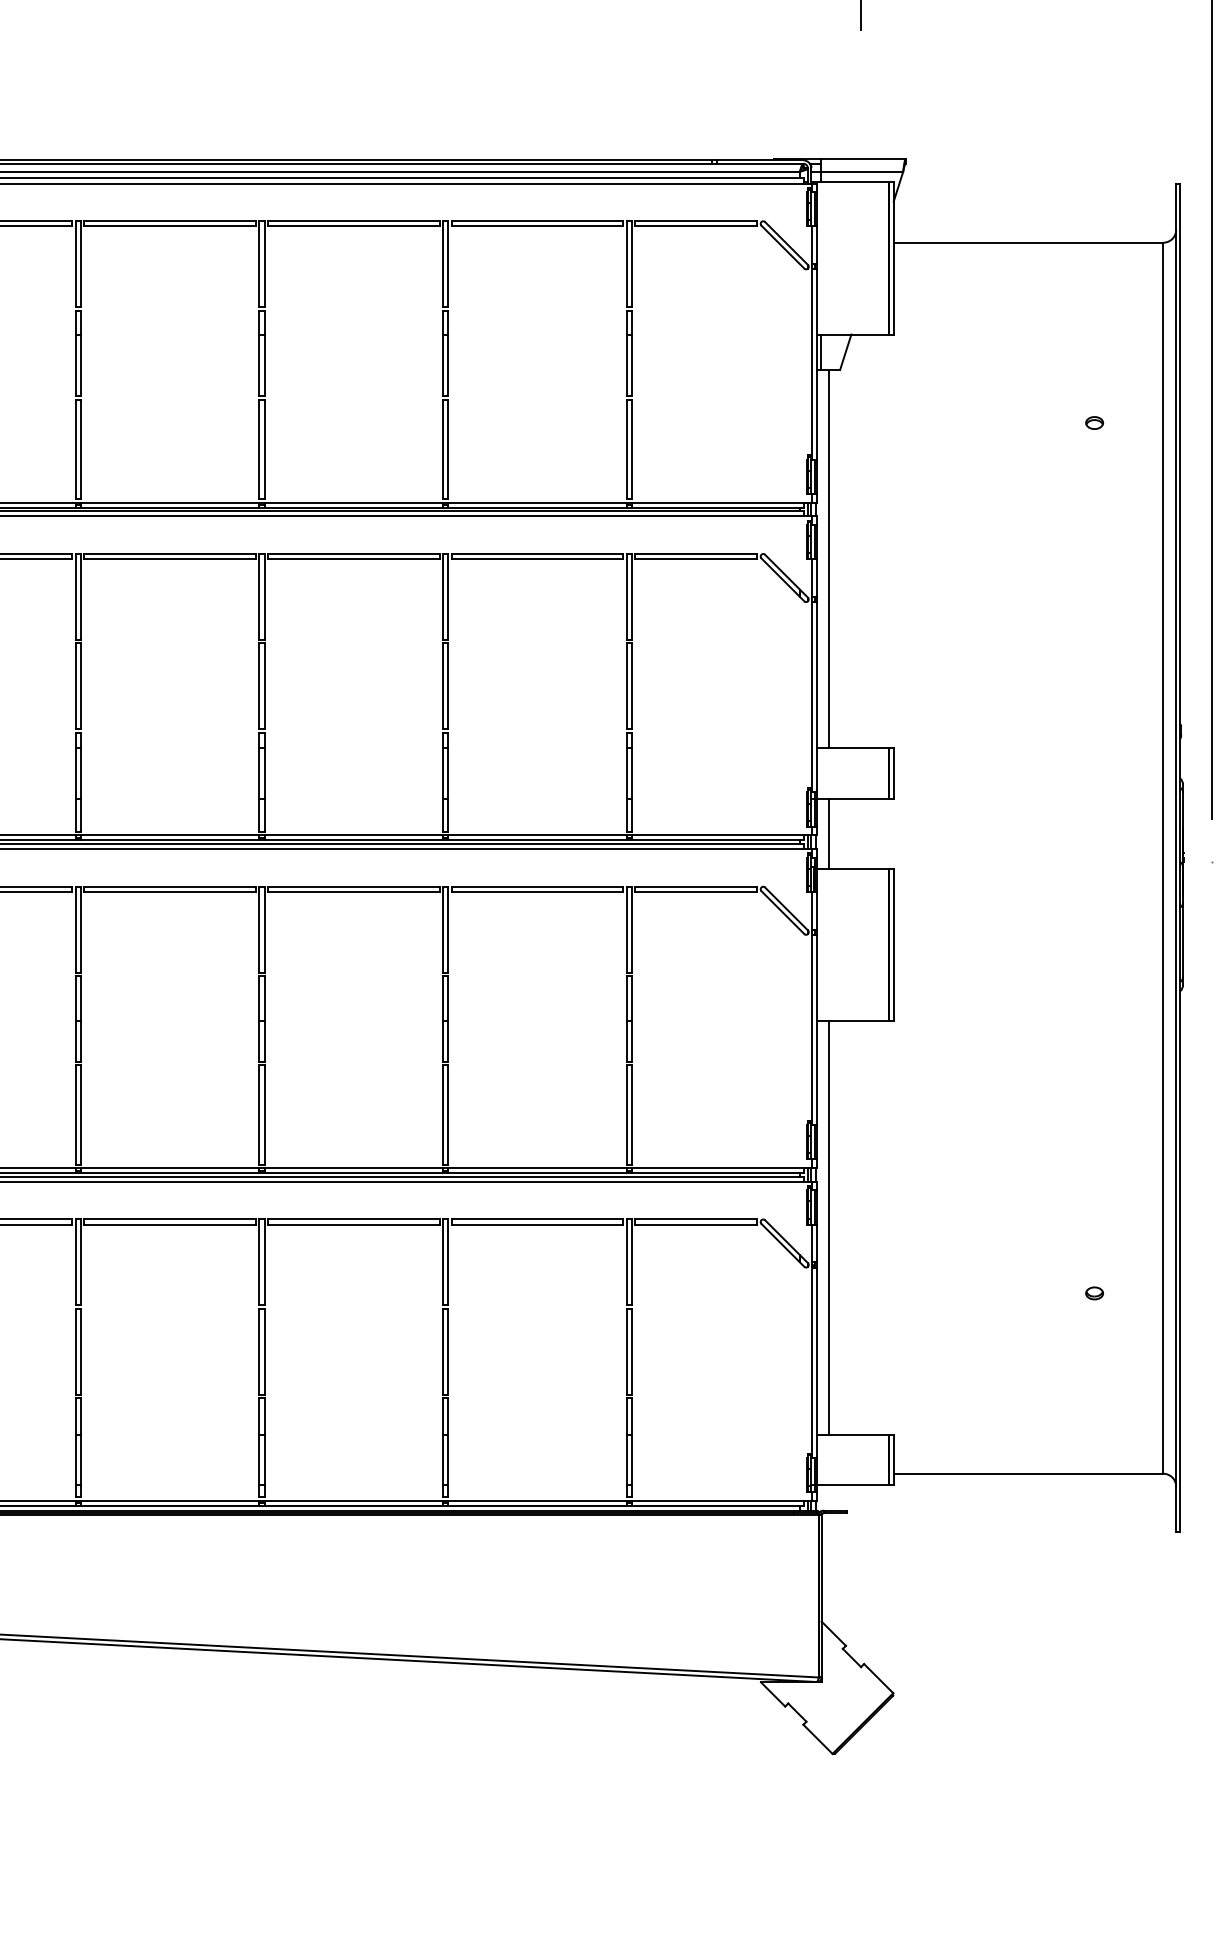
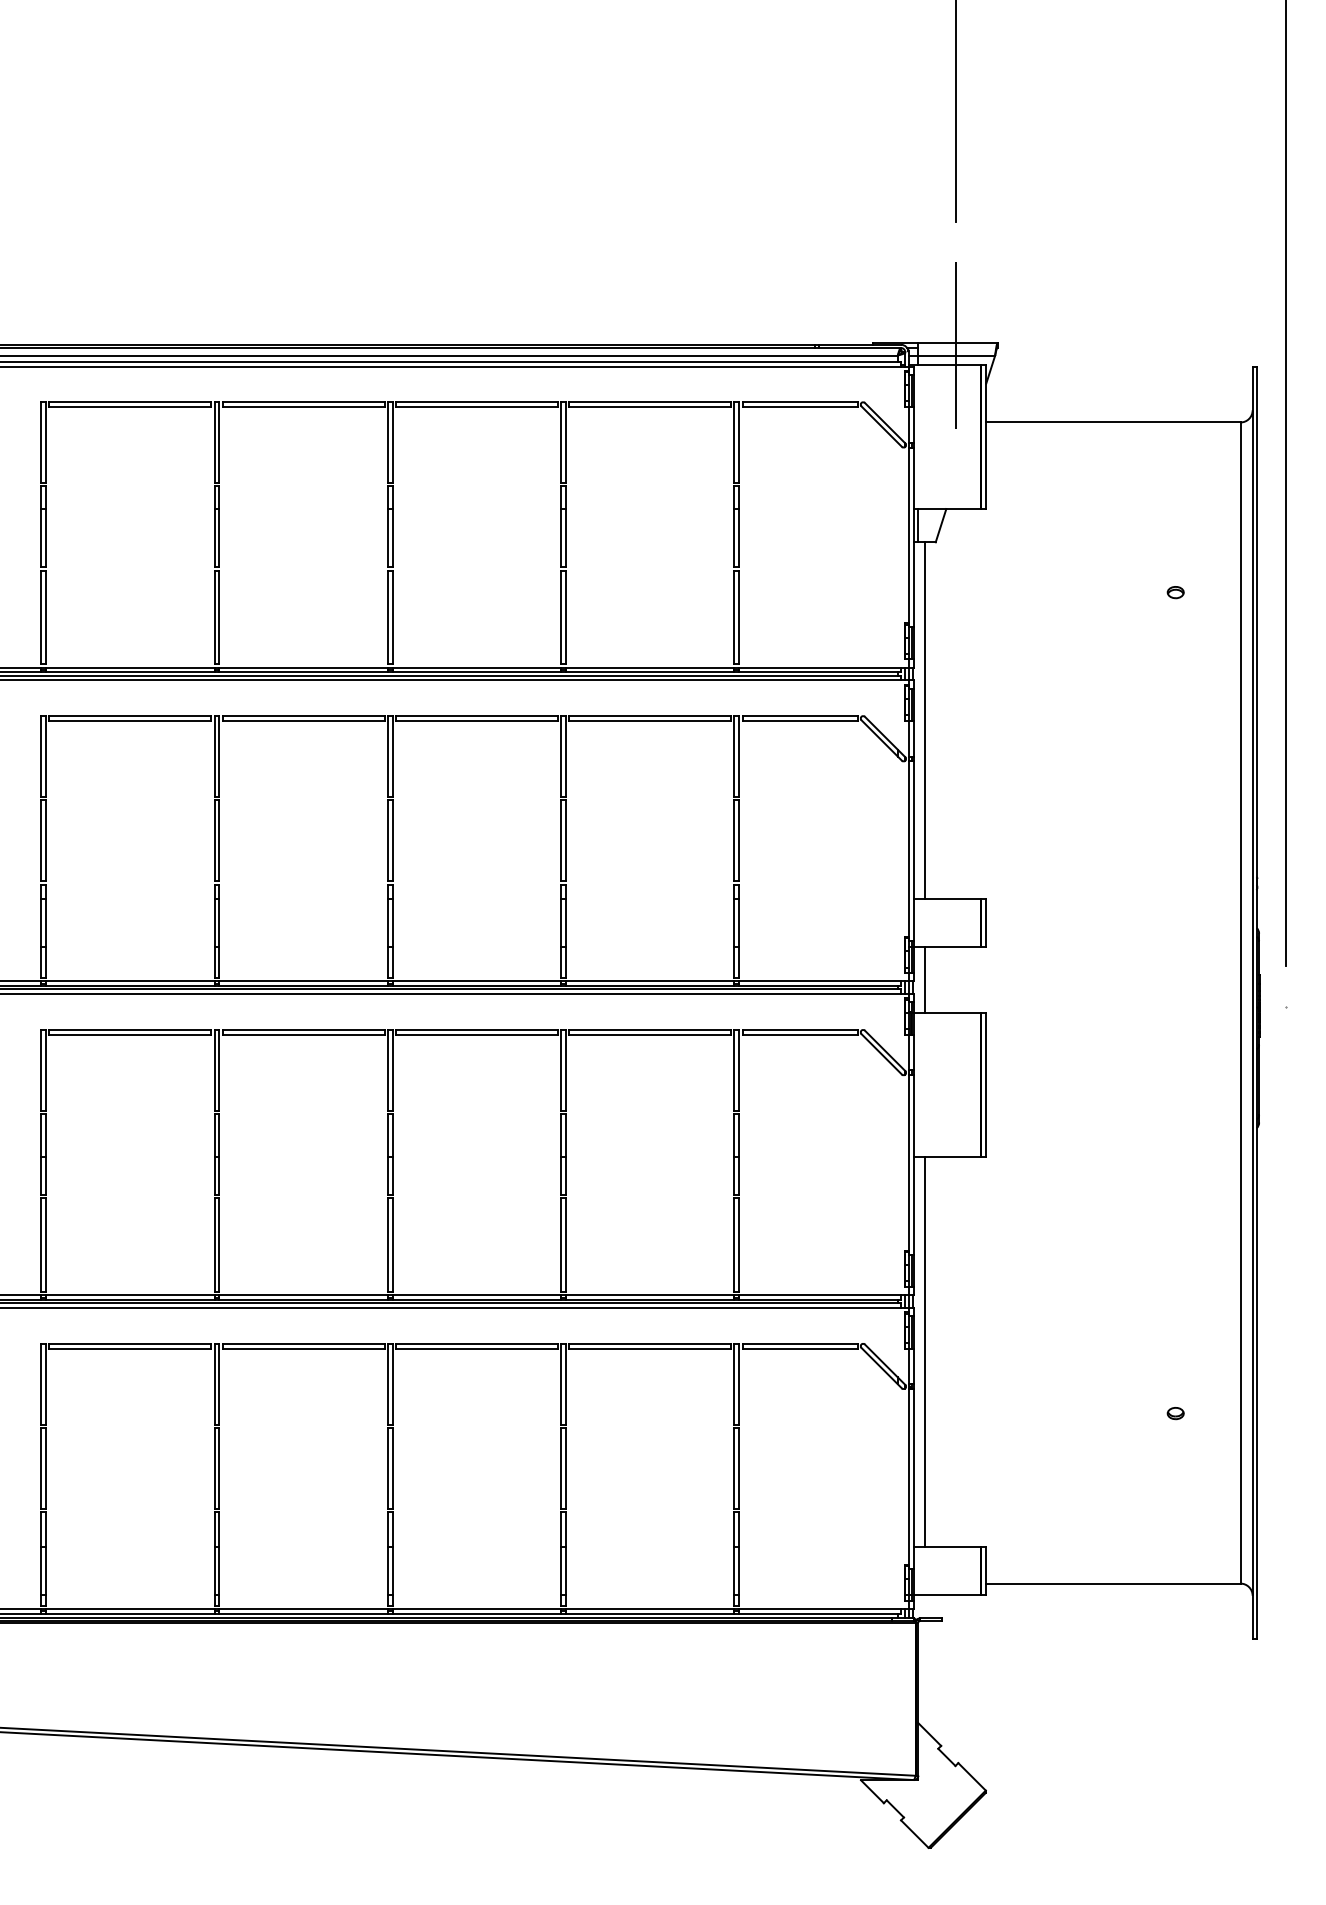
line: (861, 161) -> (955, 345), added

